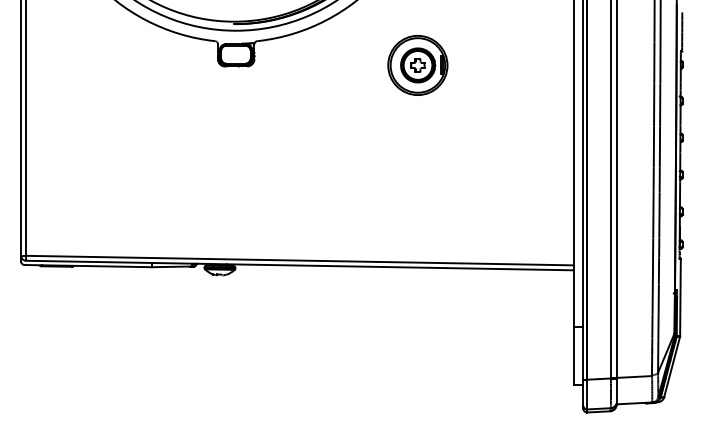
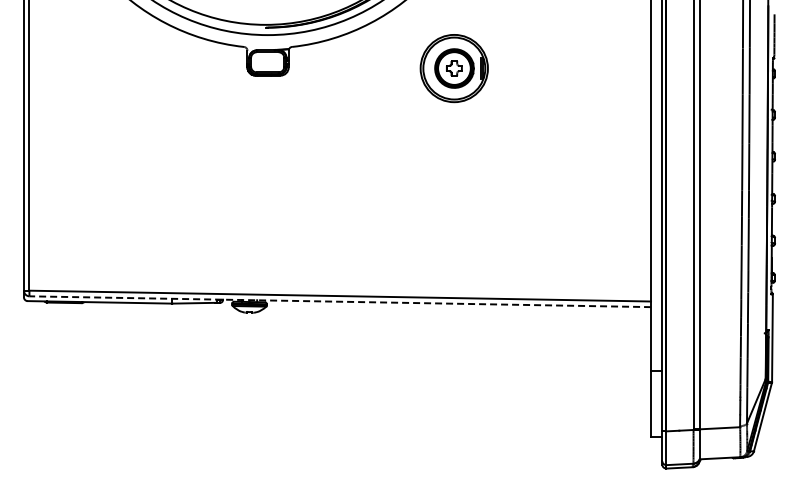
part: (417, 65) -> (453, 68), moved
line: (300, 265) -> (340, 301), solid -> dashed

